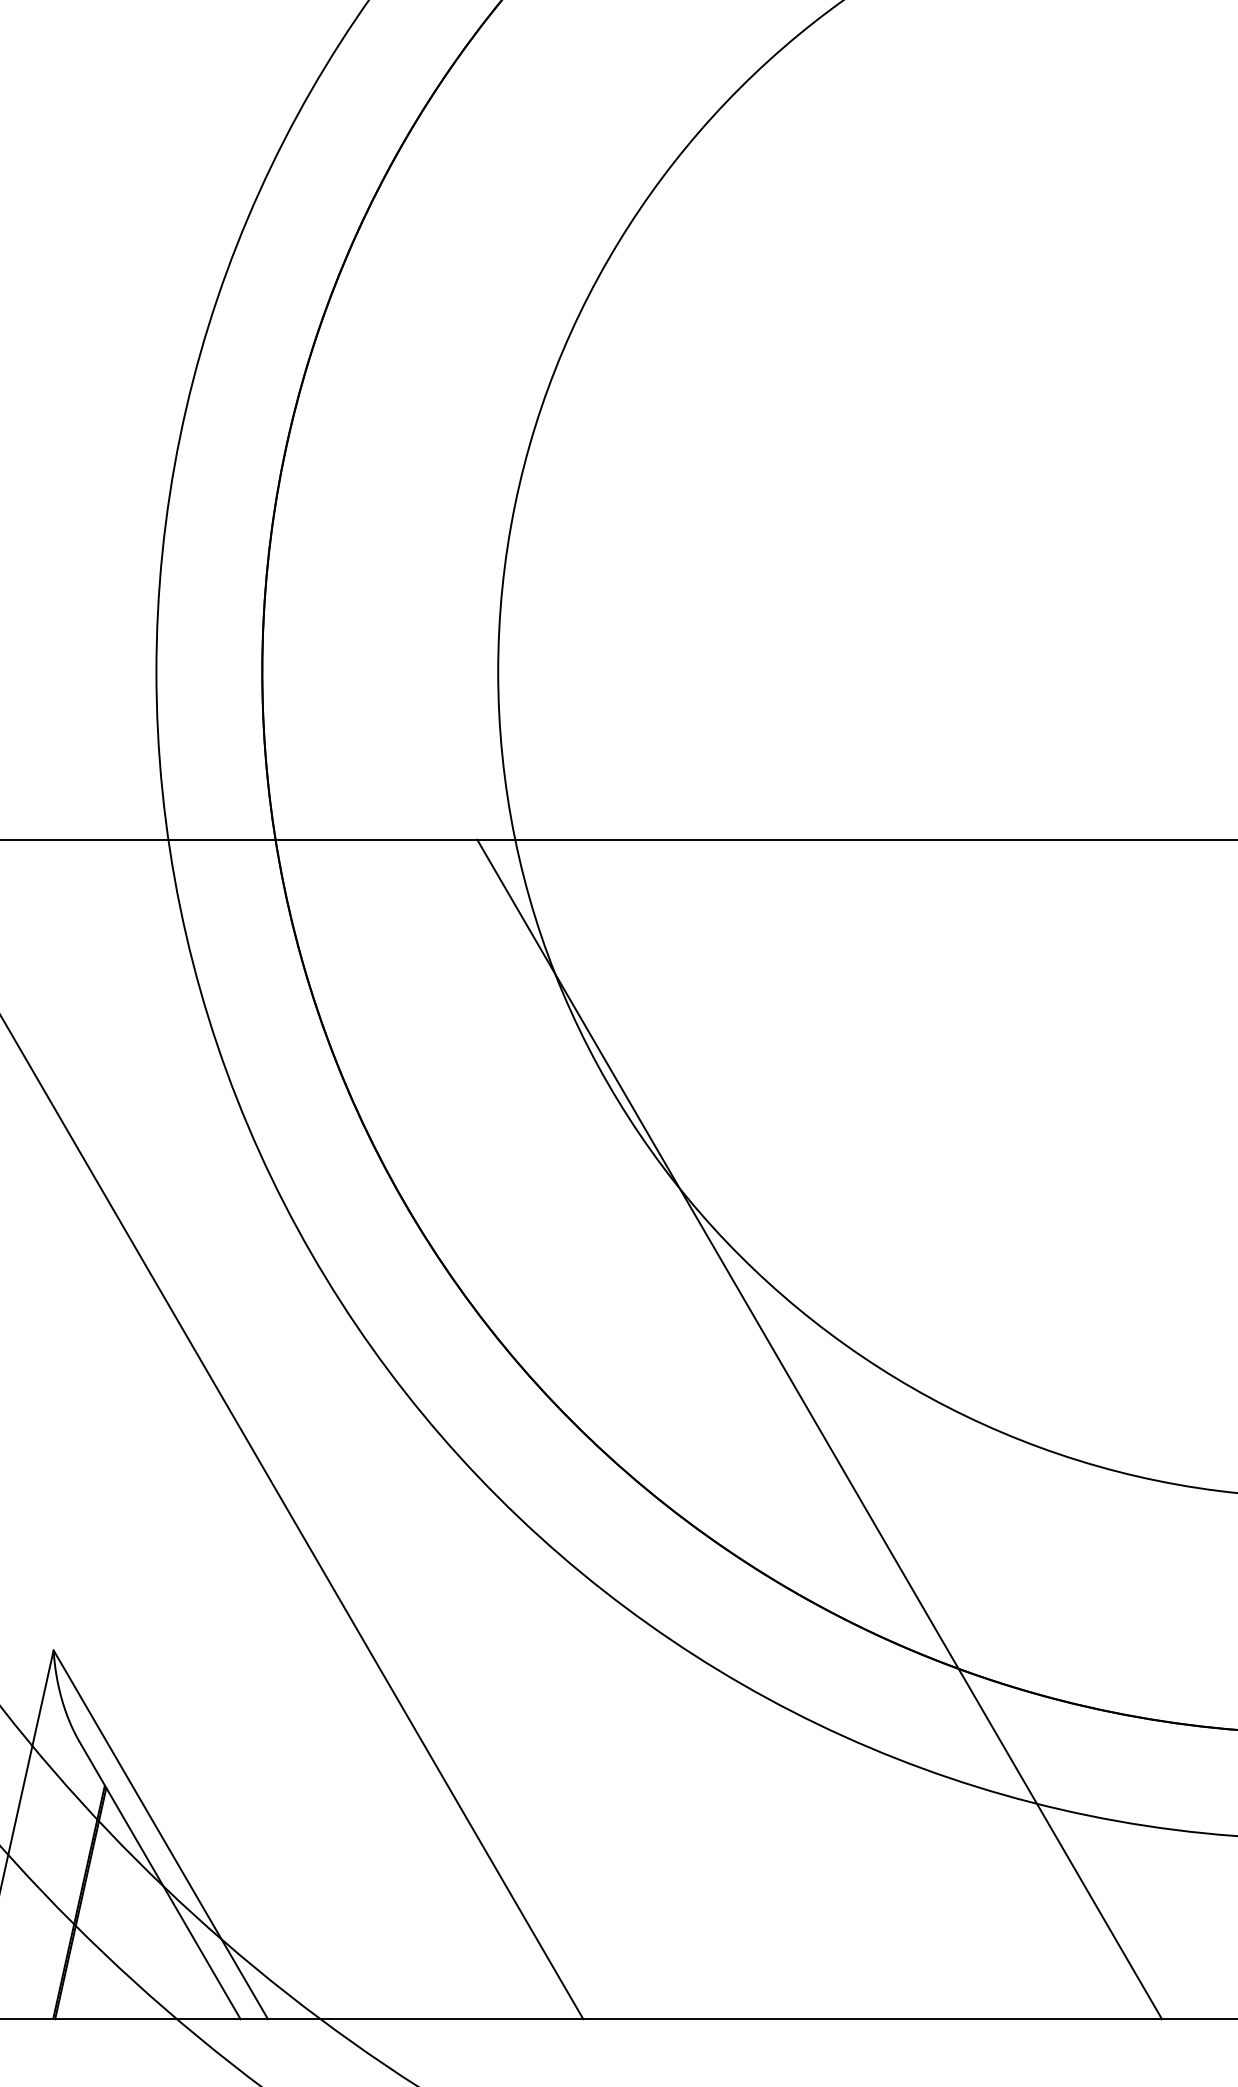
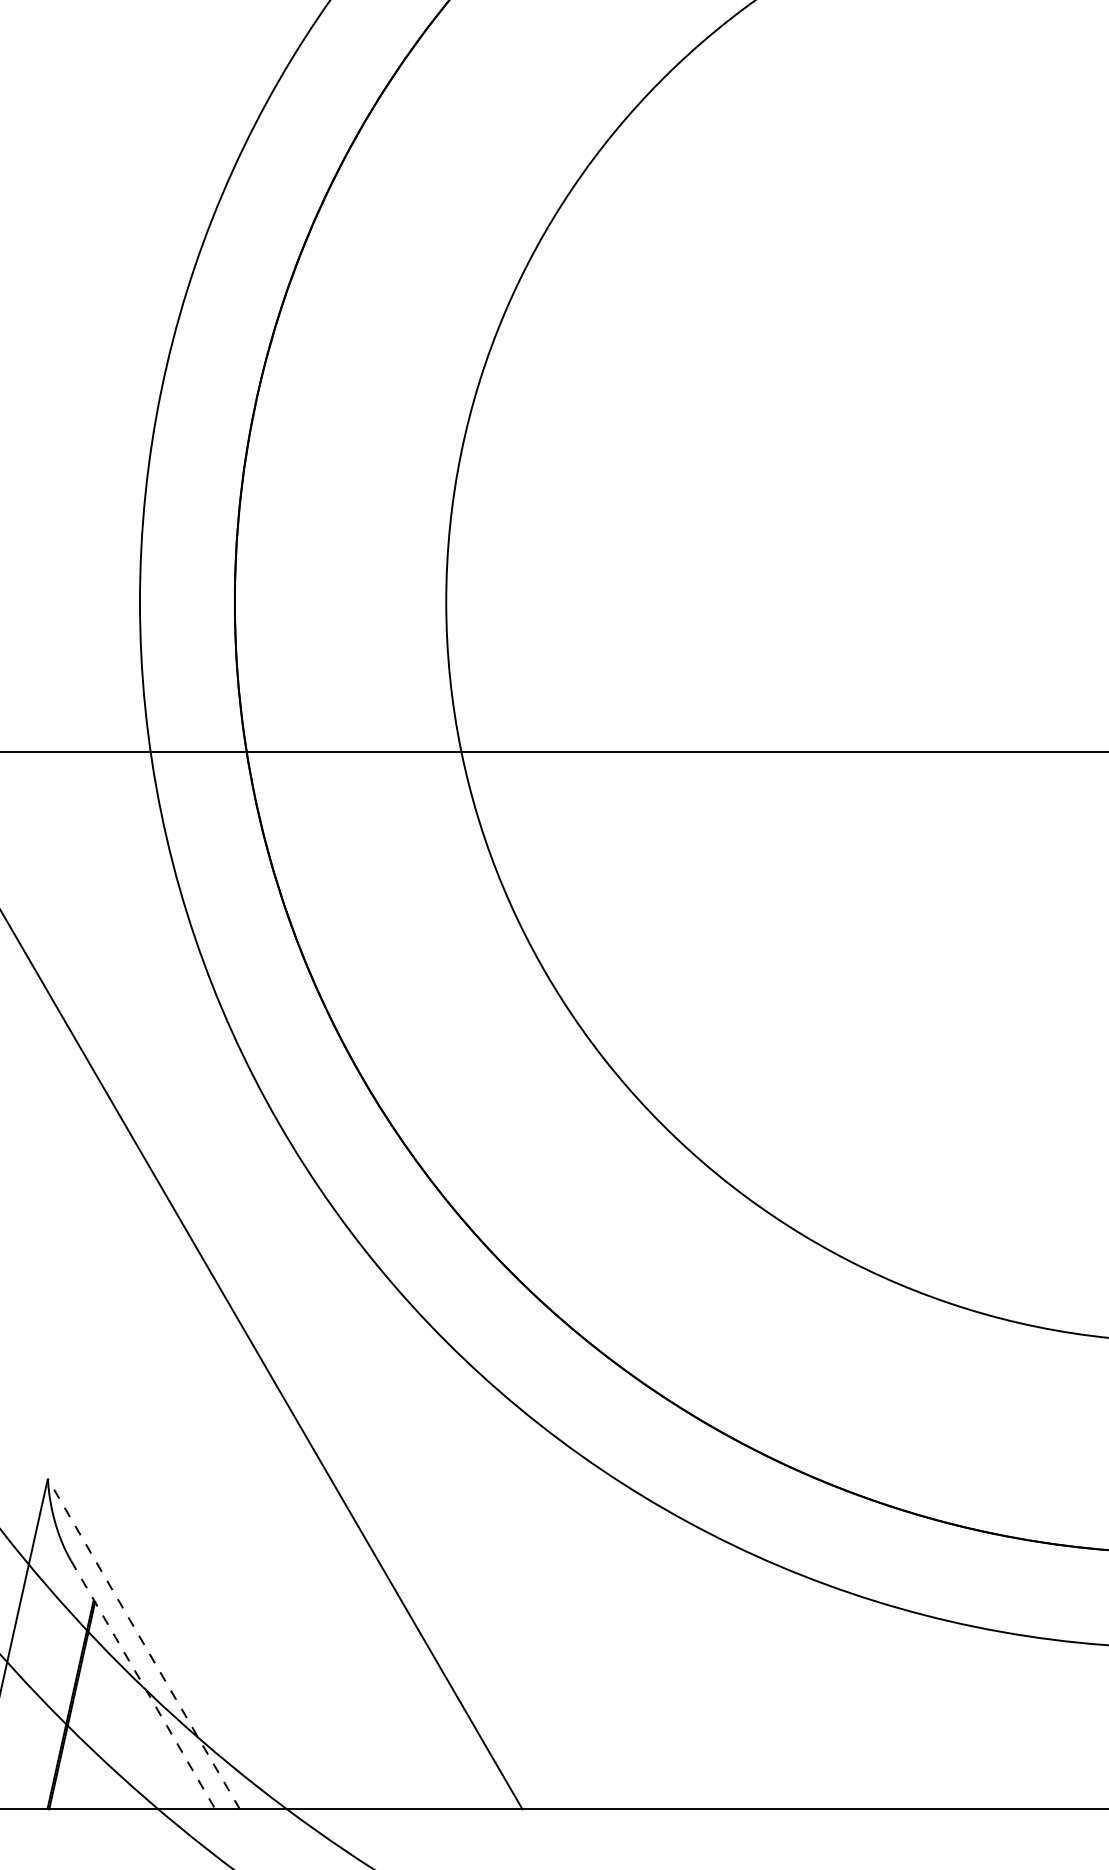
line: (819, 1429) -> (734, 1280), removed
line: (160, 1834) -> (143, 1643), solid -> dashed
line: (160, 1880) -> (143, 1685), solid -> dashed

